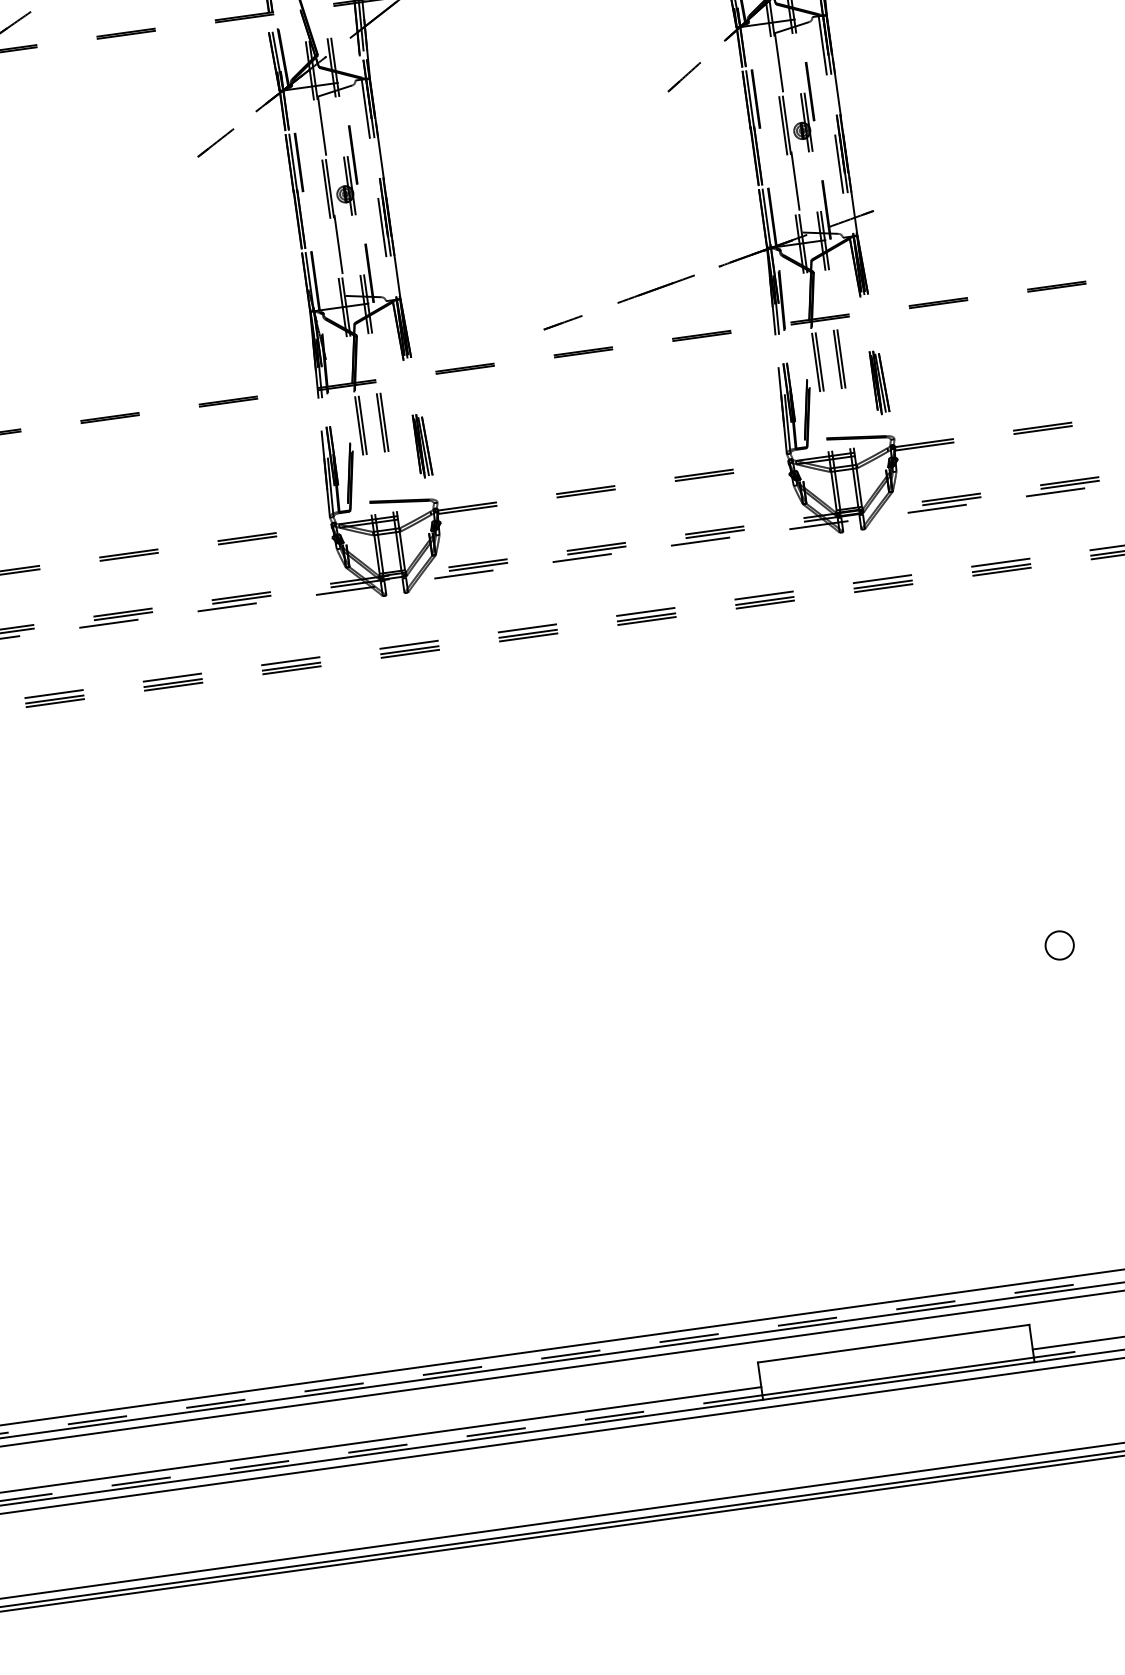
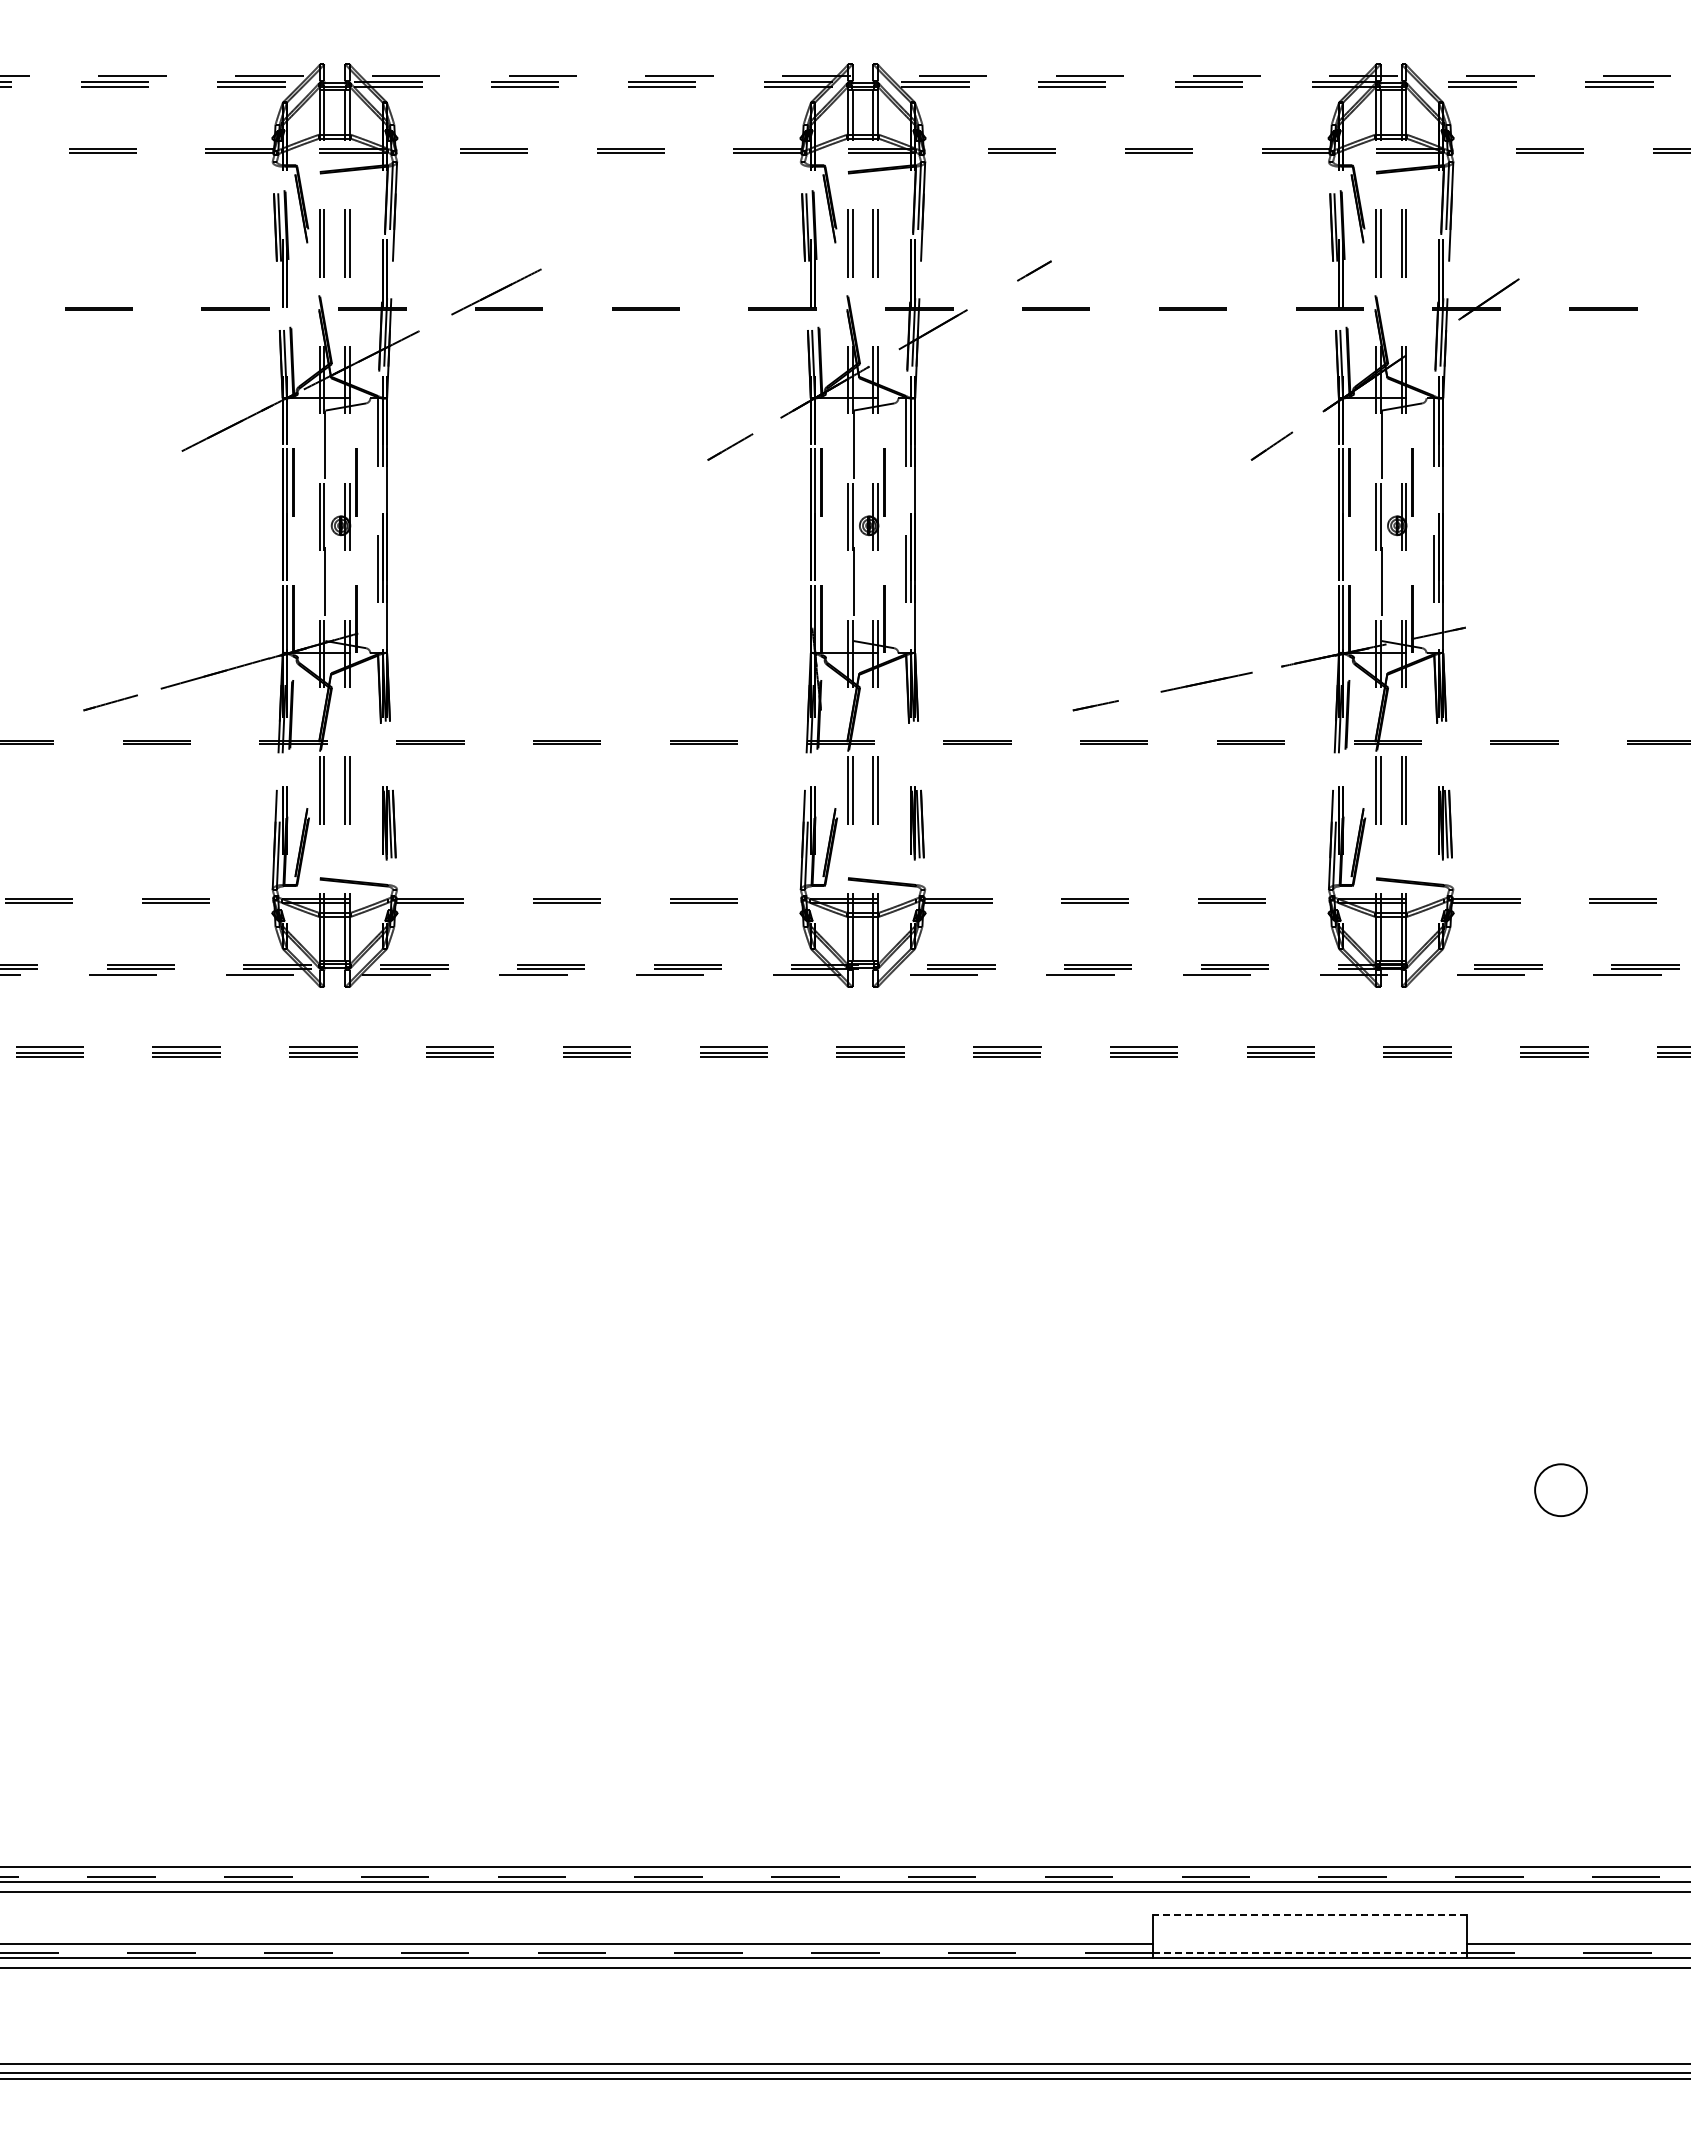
circle: (1059, 945) -> (1560, 1489), size x1.6
line: (894, 1343) -> (1310, 1915), solid -> dashed
line: (898, 1376) -> (1310, 1953), solid -> dashed

